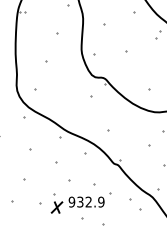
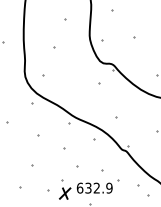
text: (71, 201) -> (79, 187), 932.9 -> 632.9

